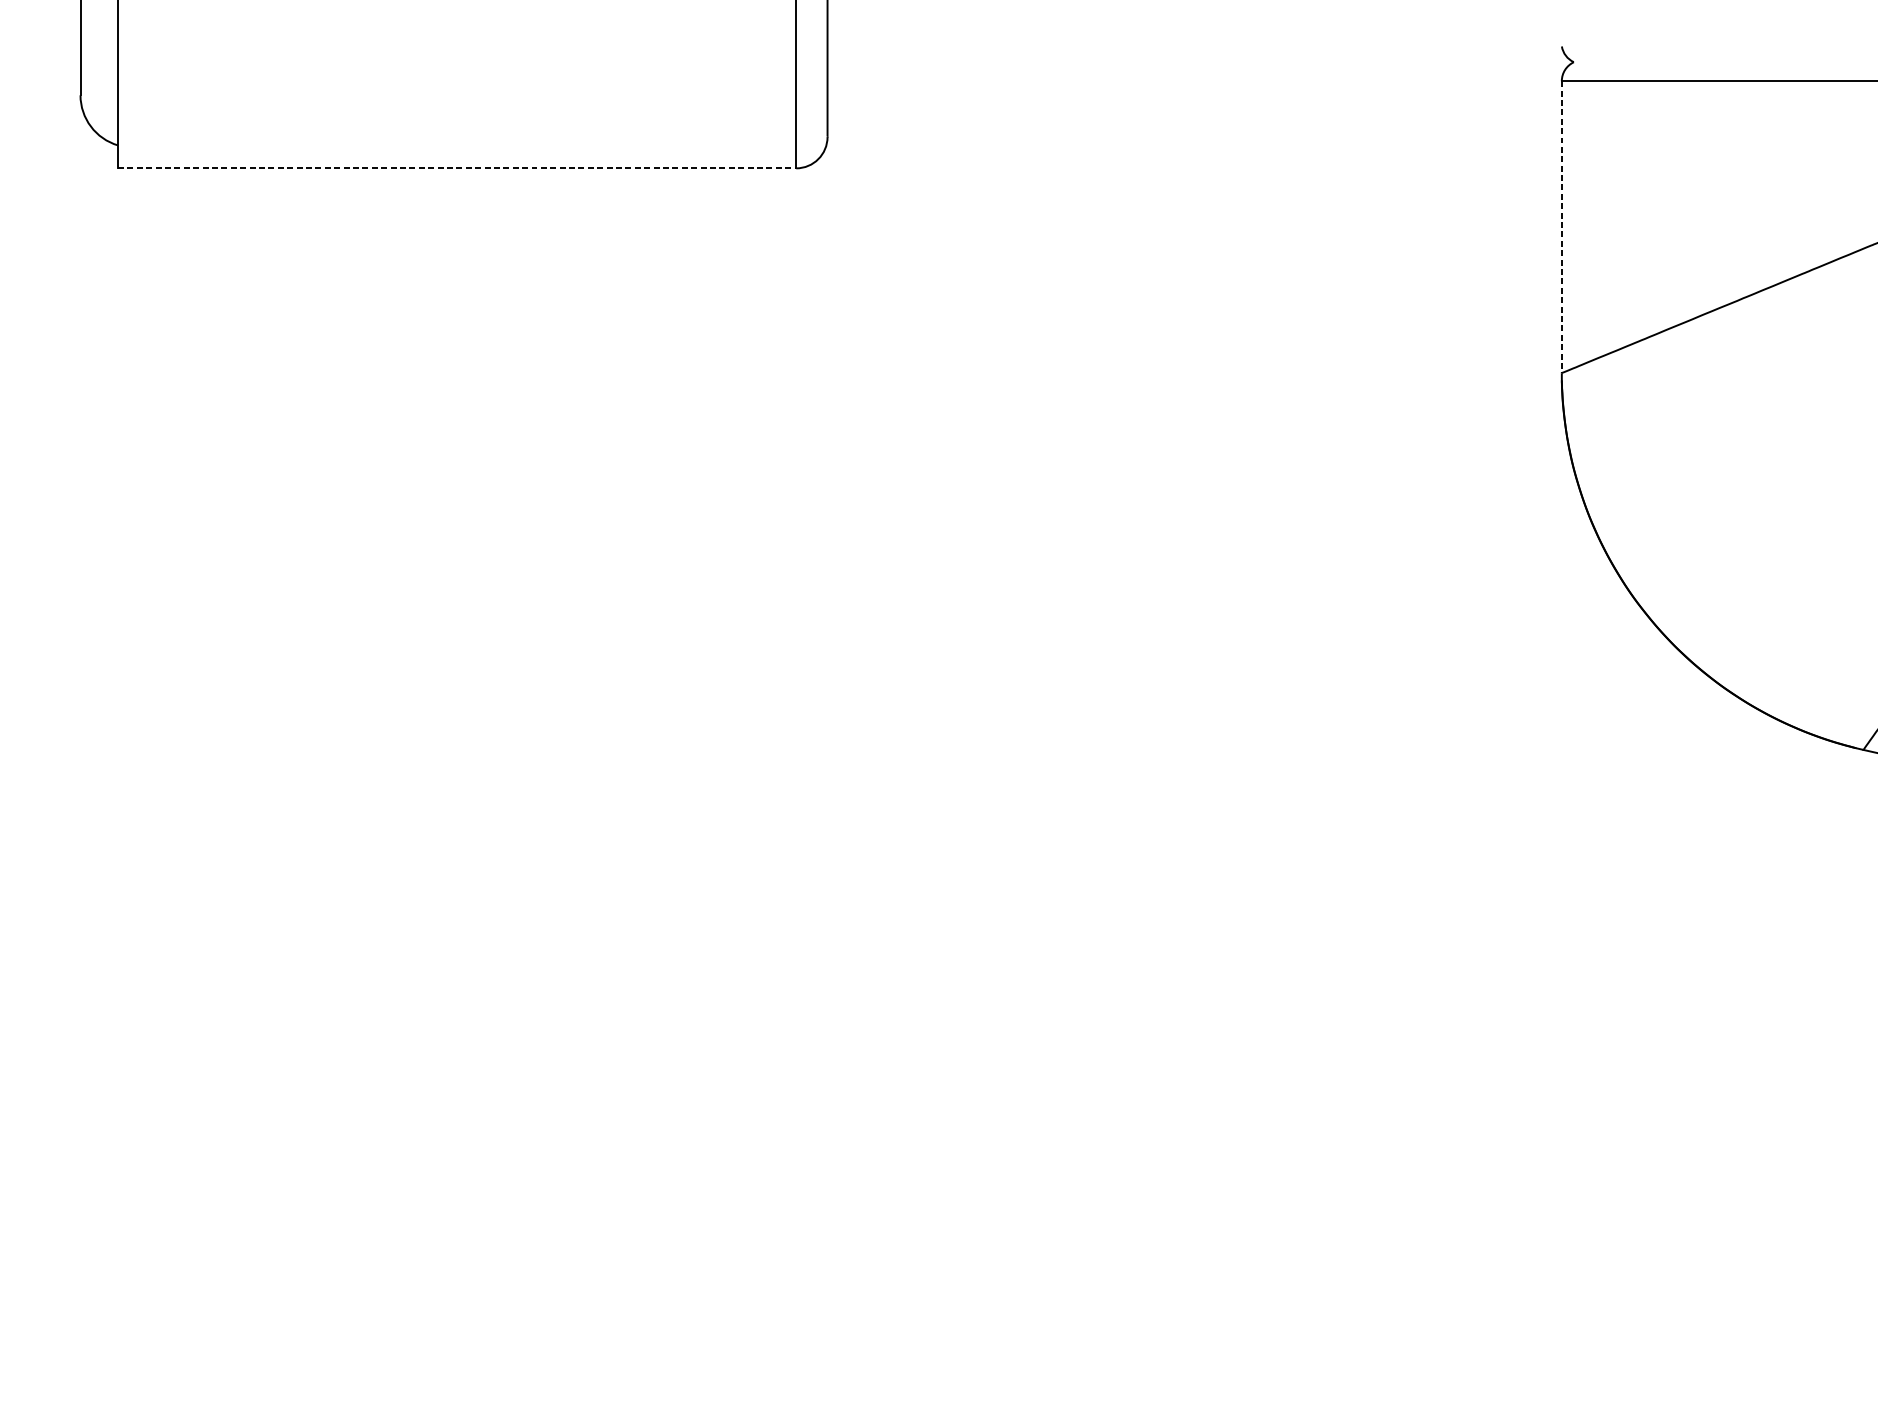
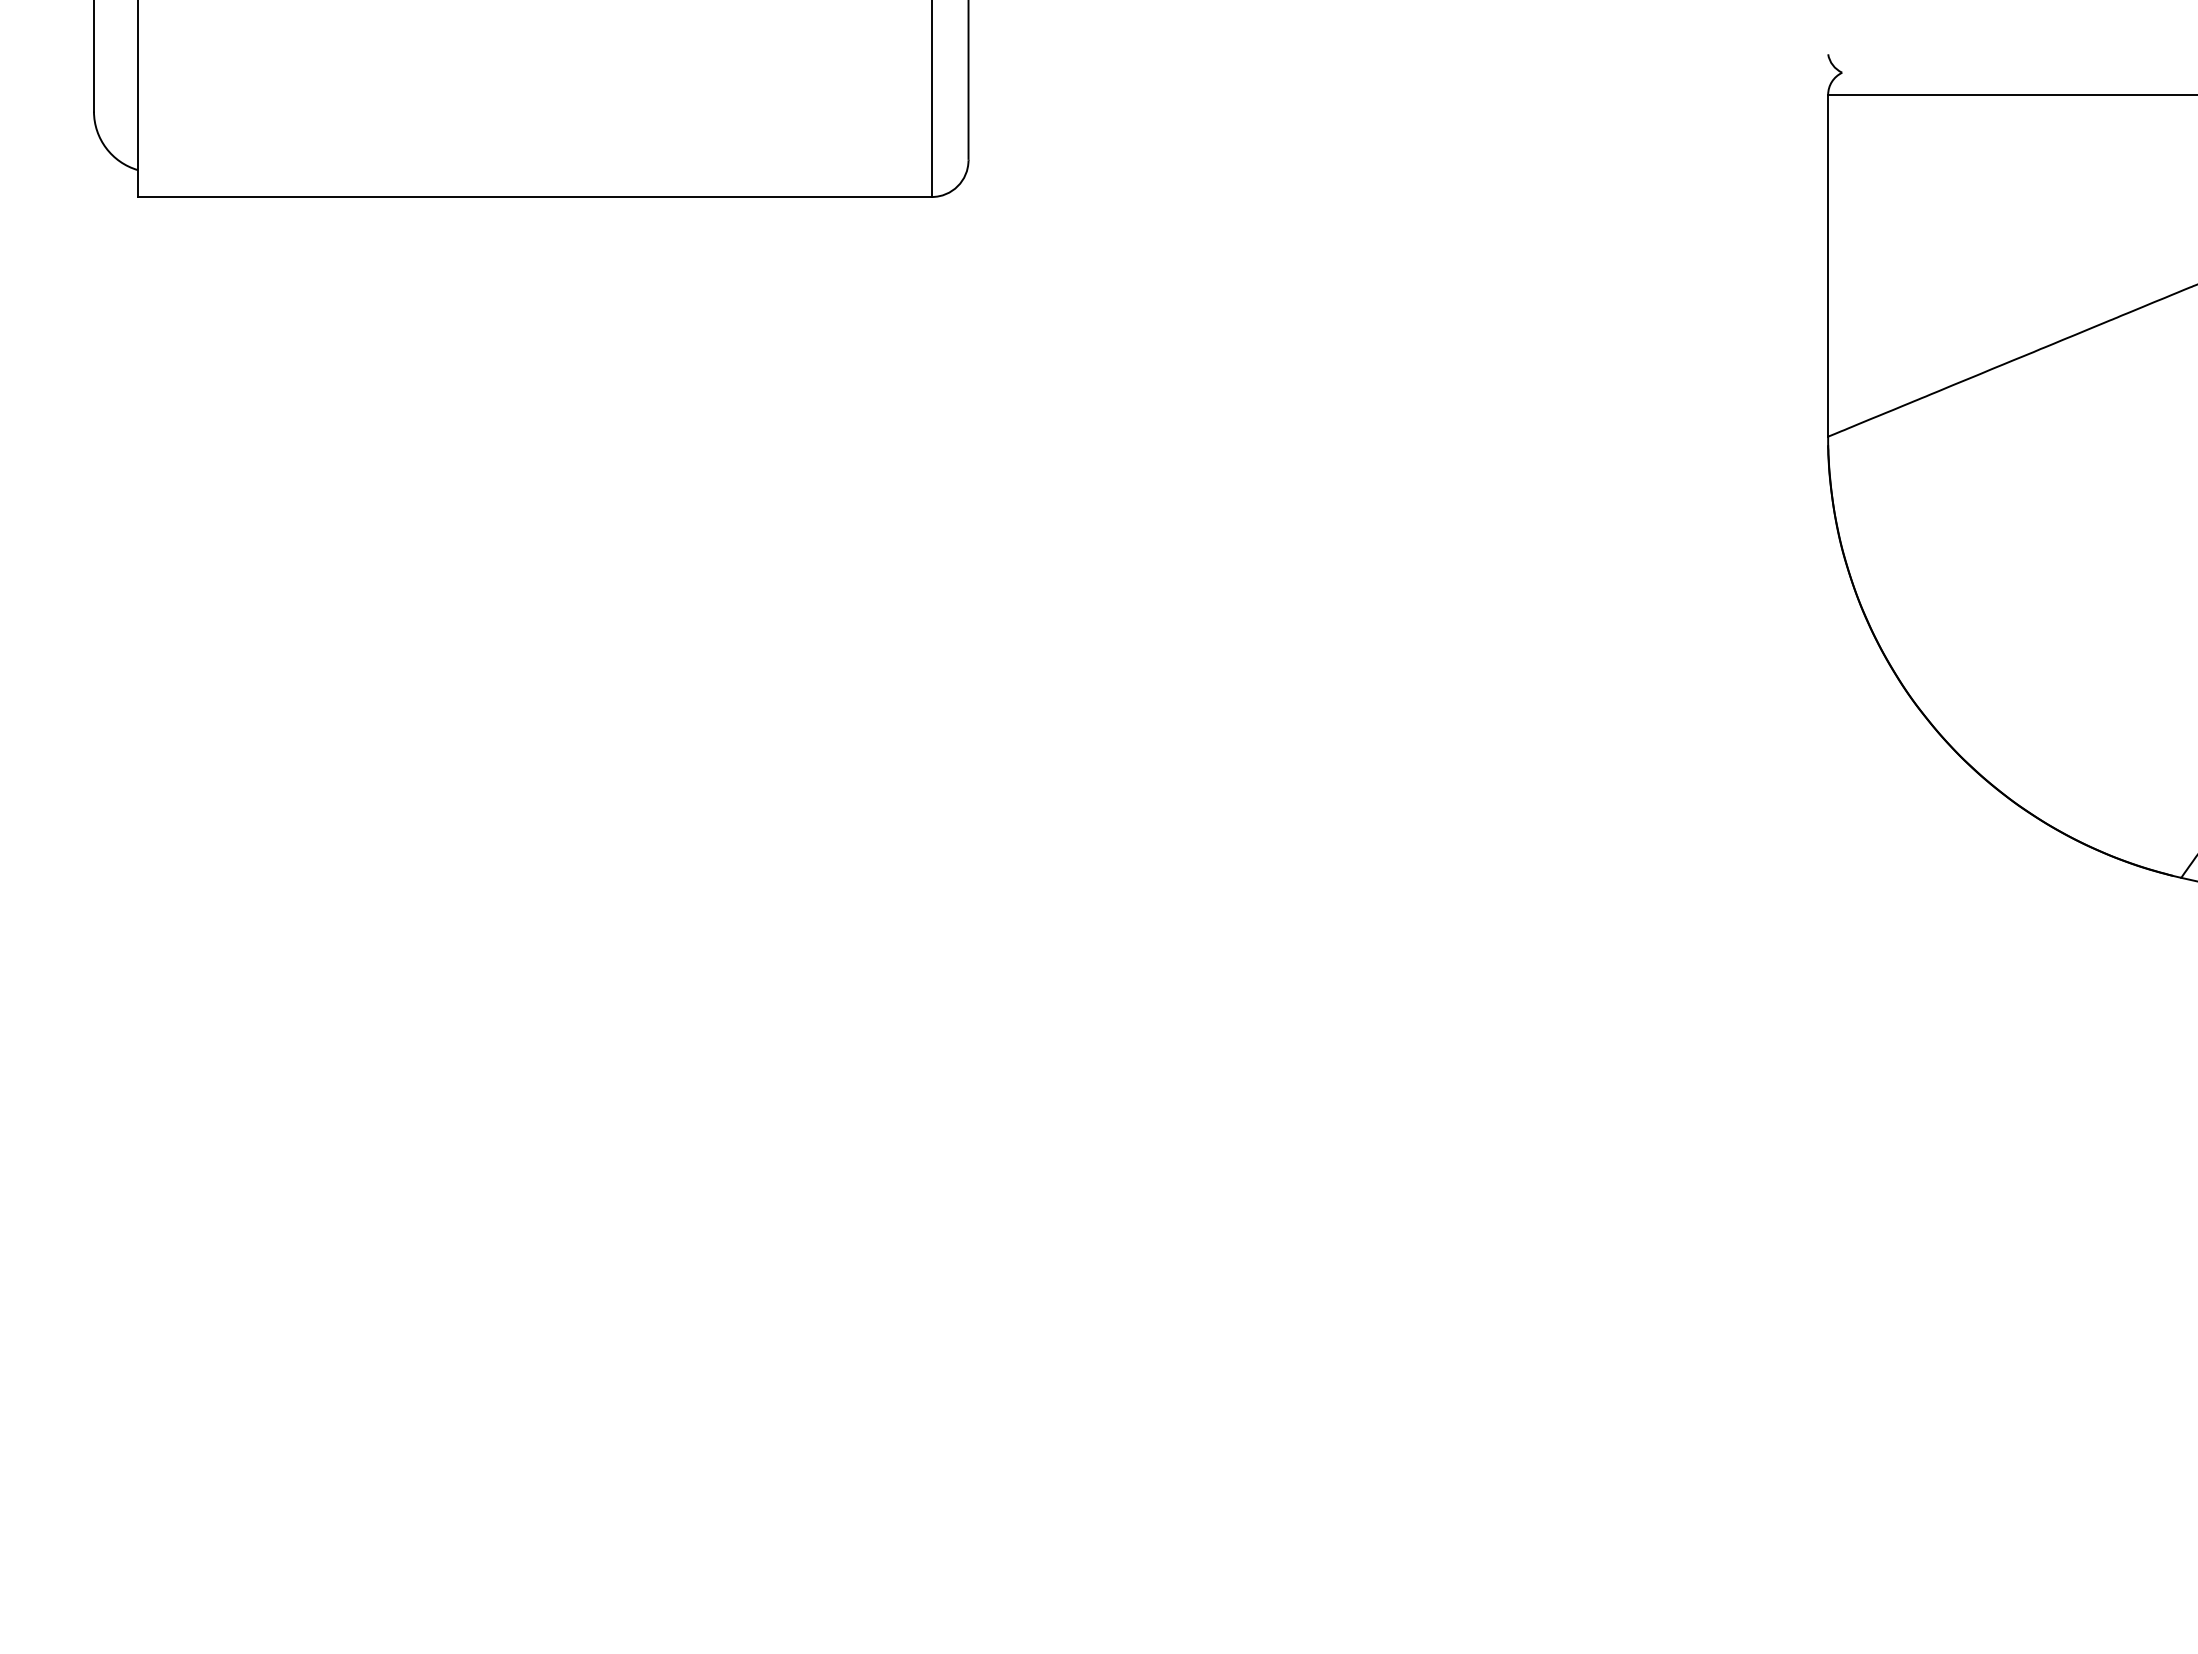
line: (456, 168) -> (534, 197), dashed -> solid
line: (1562, 226) -> (1828, 265), dashed -> solid

